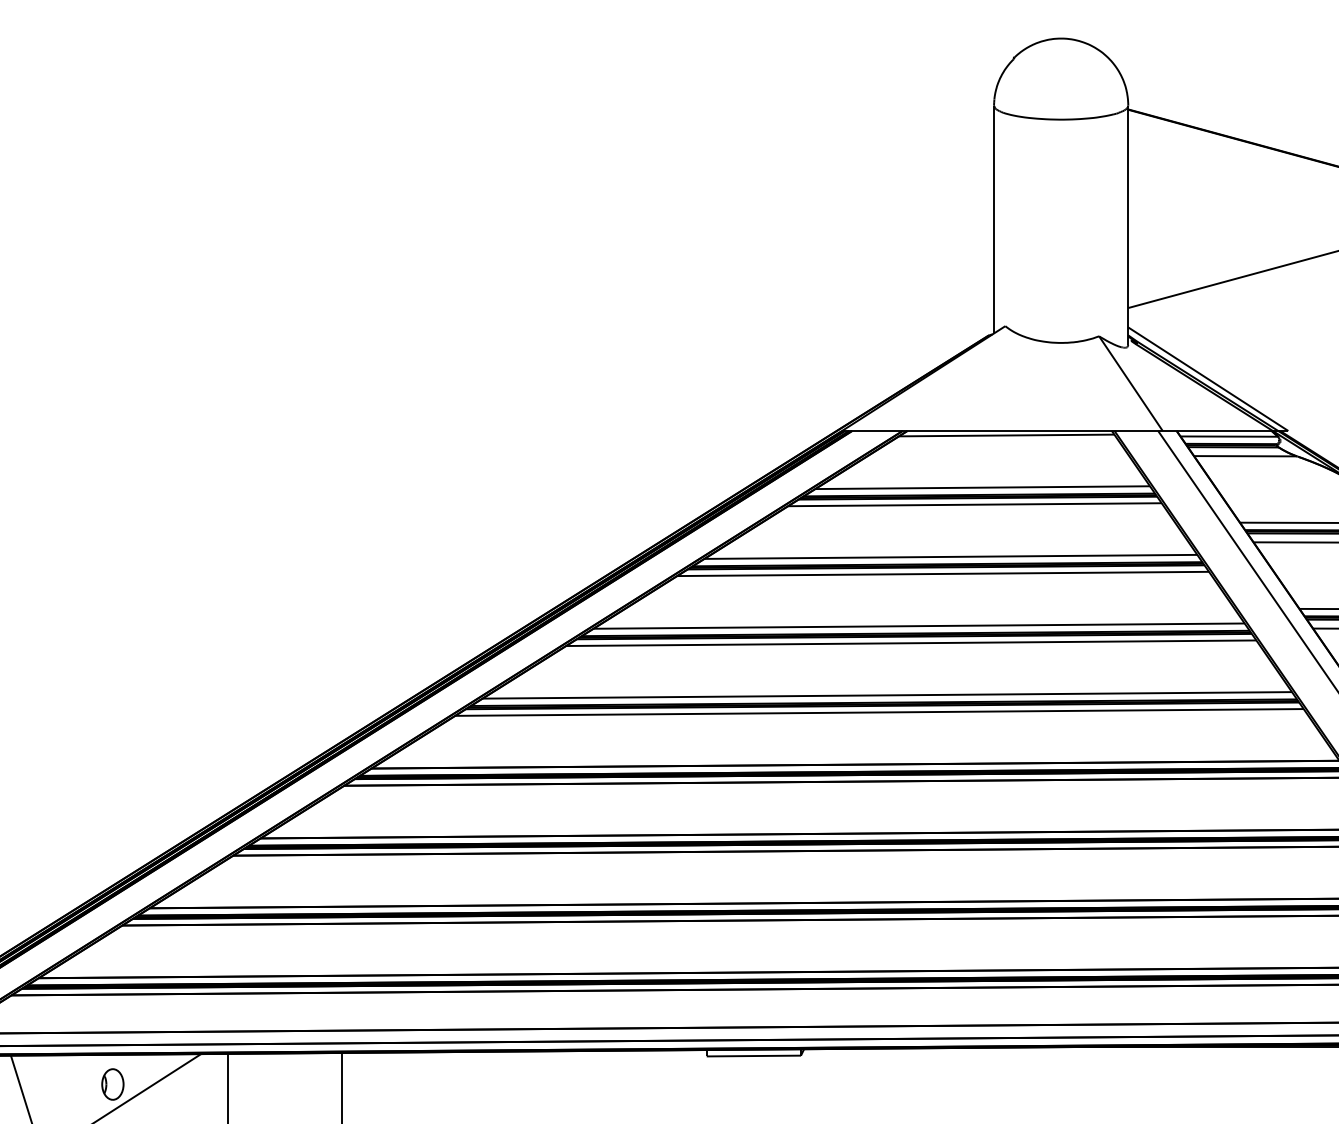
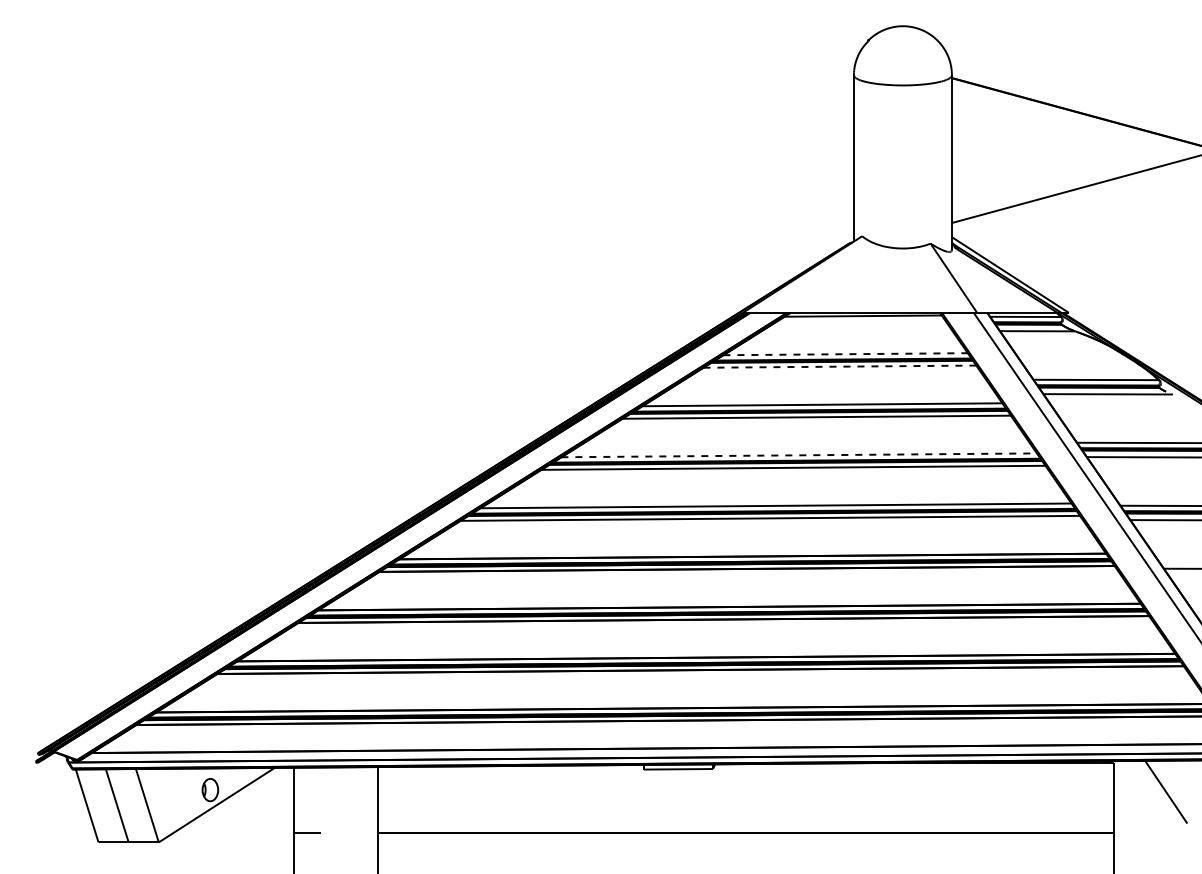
line: (983, 488) -> (846, 354), solid -> dashed
line: (975, 504) -> (840, 366), solid -> dashed
line: (919, 626) -> (799, 455), solid -> dashed

